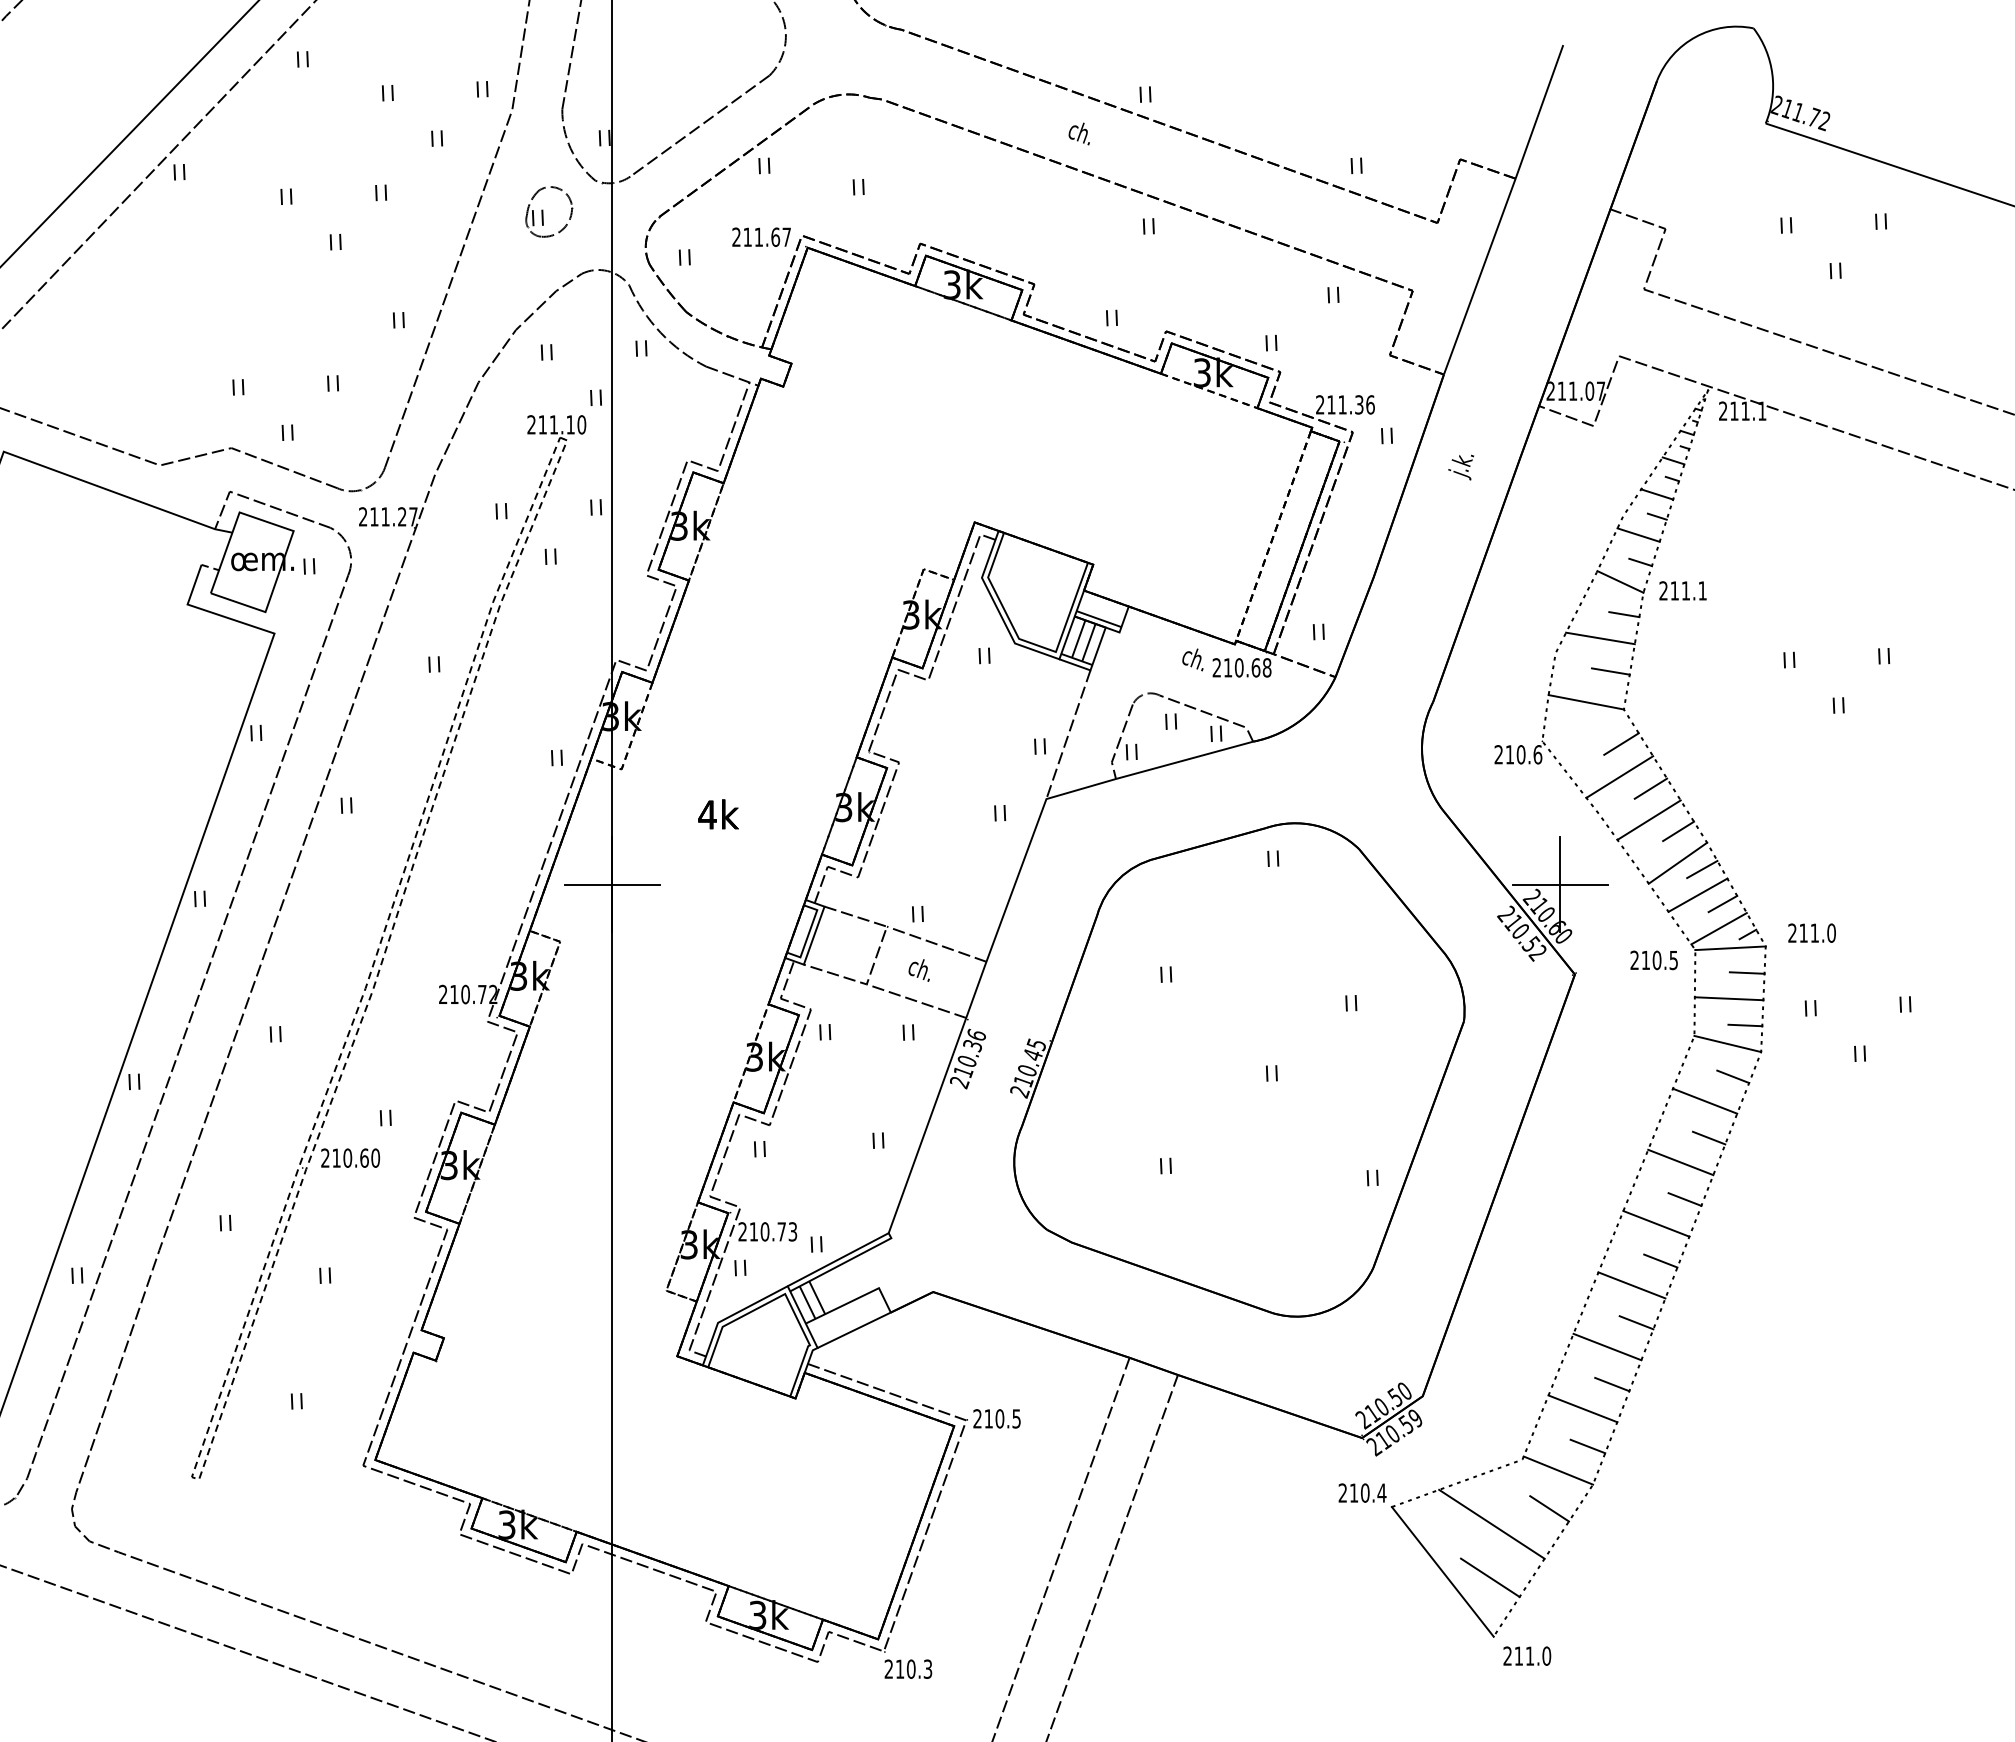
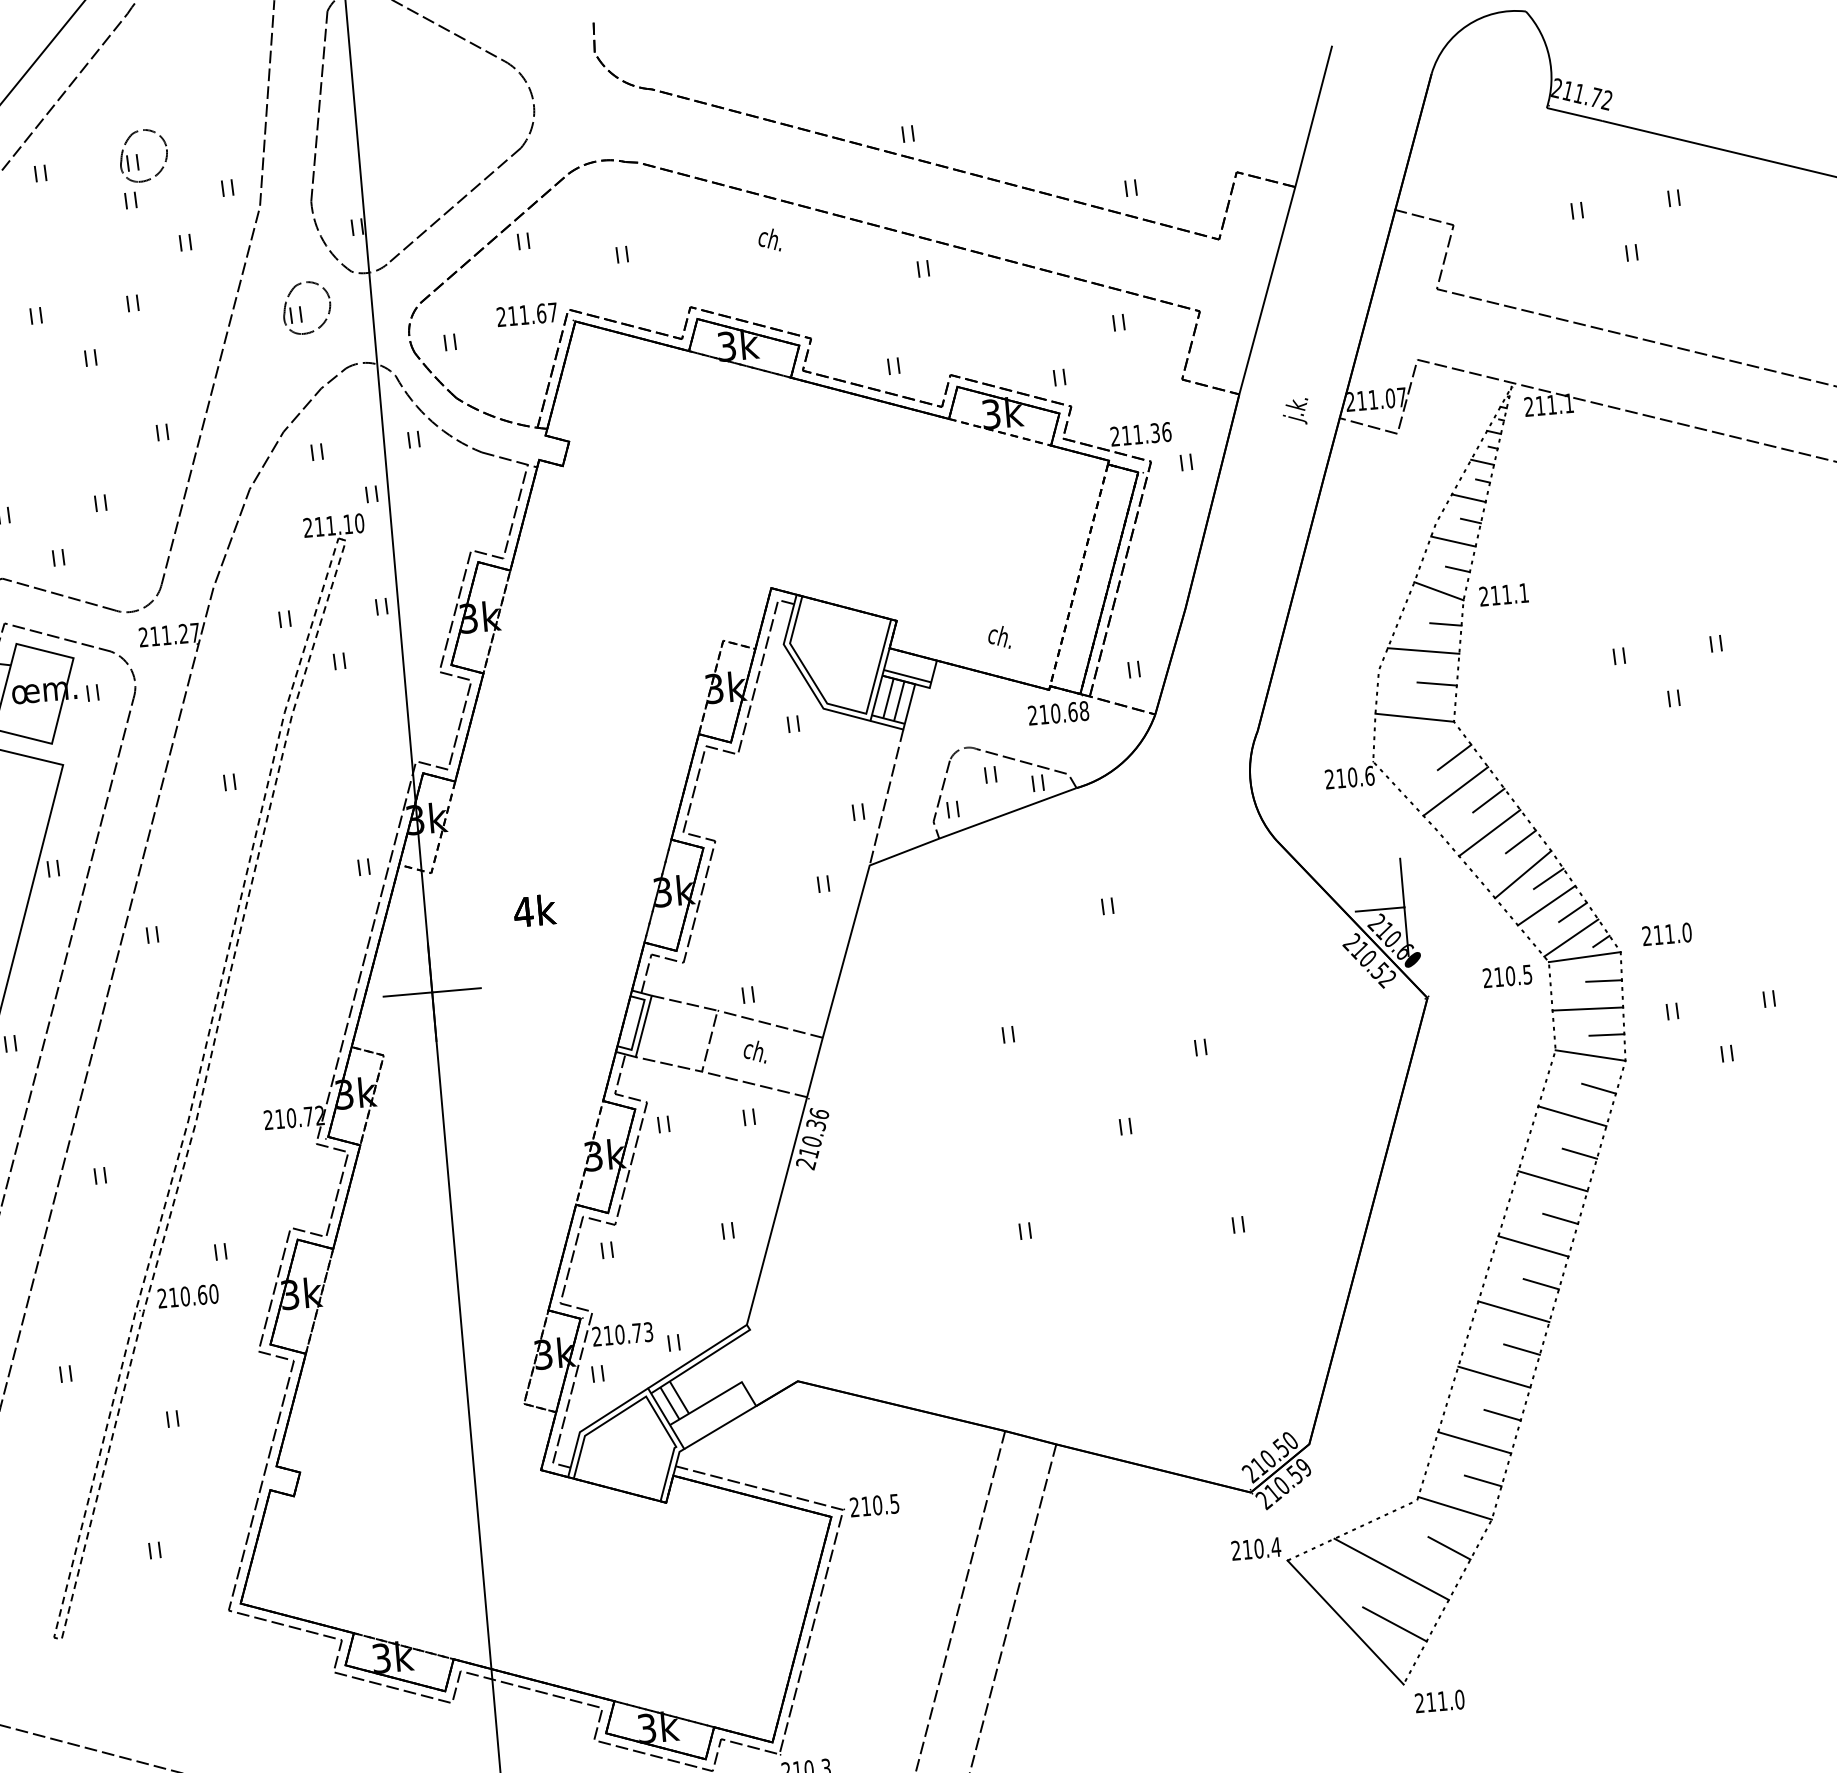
part: (404, 50) -> (144, 155), added
text: (1078, 133) -> (768, 240), moved
text: (1460, 467) -> (1295, 412), moved
text: (1192, 659) -> (998, 637), moved
line: (1583, 884) -> (1428, 904), removed
part: (1237, 1069) -> (1089, 1125), removed

